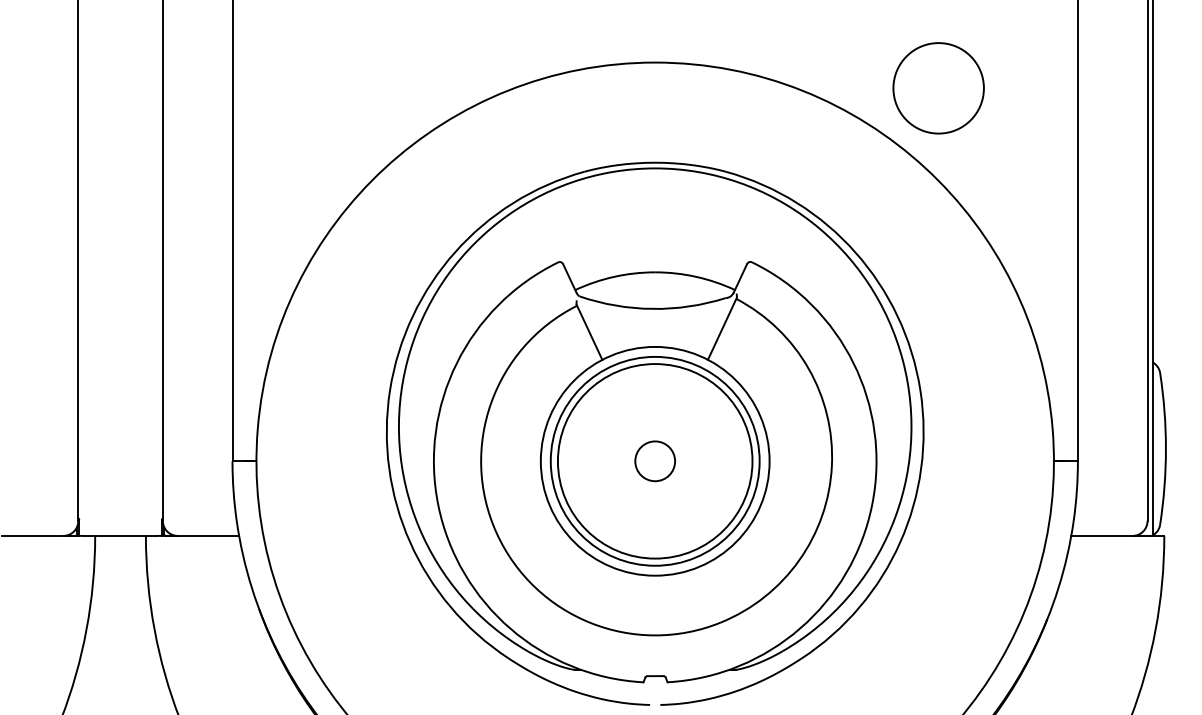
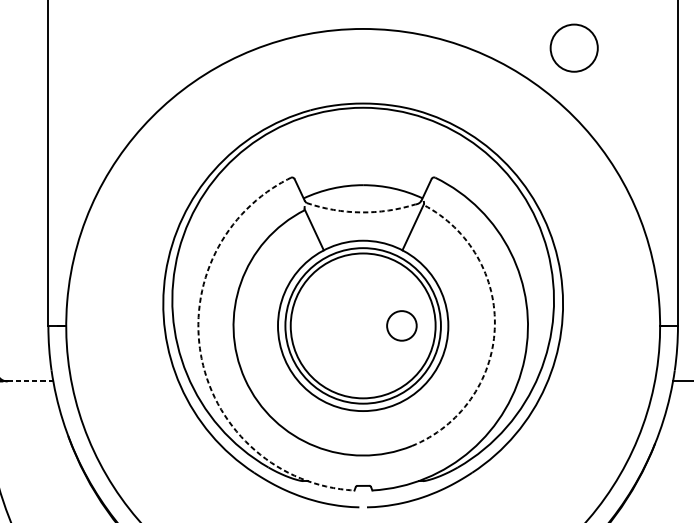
circle: (938, 88) -> (574, 48), size x0.7
arc: (652, 308) -> (361, 212), solid -> dashed
circle: (654, 461) -> (401, 326), moved
arc: (831, 465) -> (494, 329), solid -> dashed
arc: (438, 505) -> (201, 358), solid -> dashed
line: (208, 535) -> (30, 381), solid -> dashed

